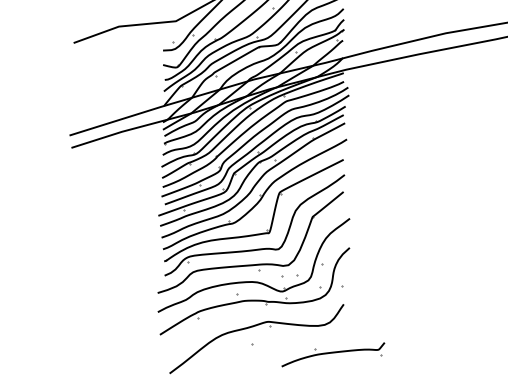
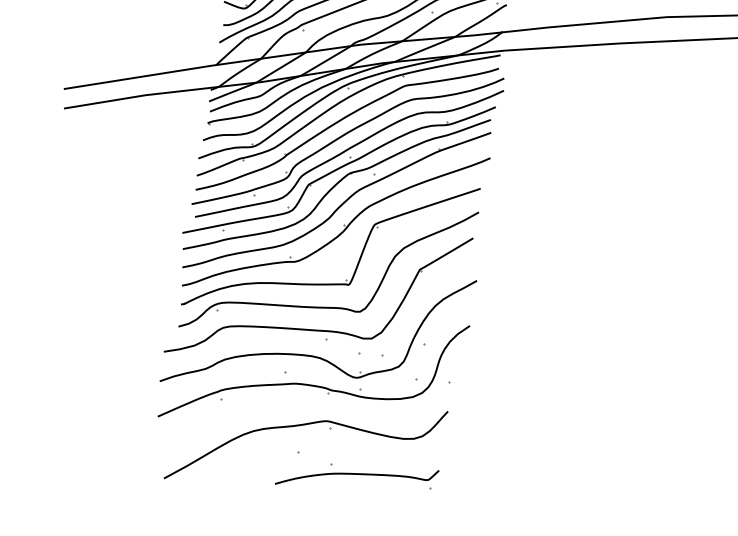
part: (333, 354) -> (357, 477), moved

